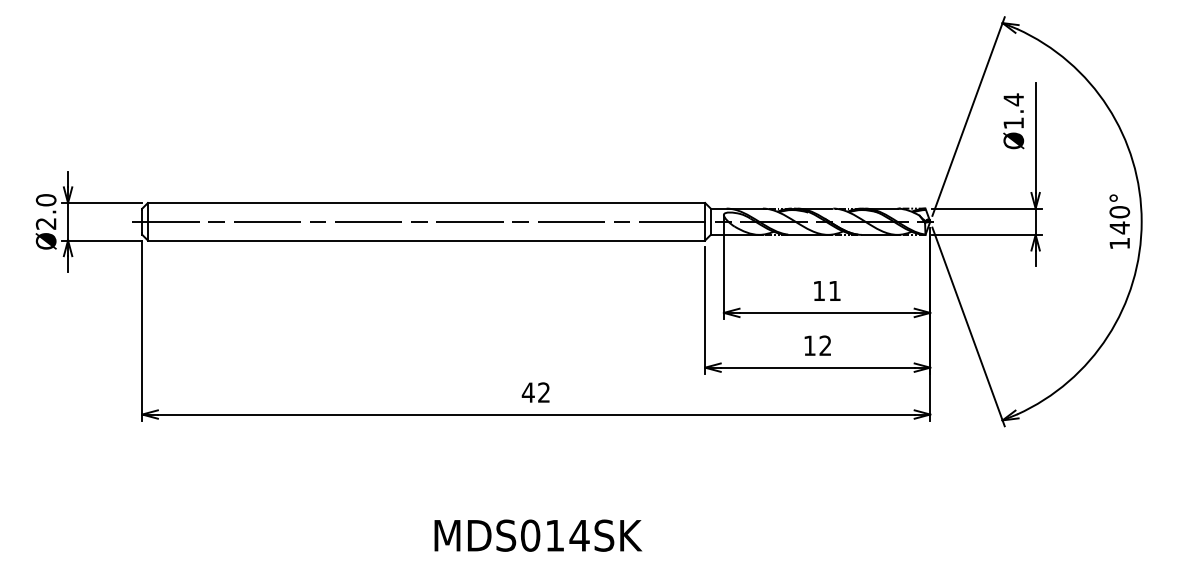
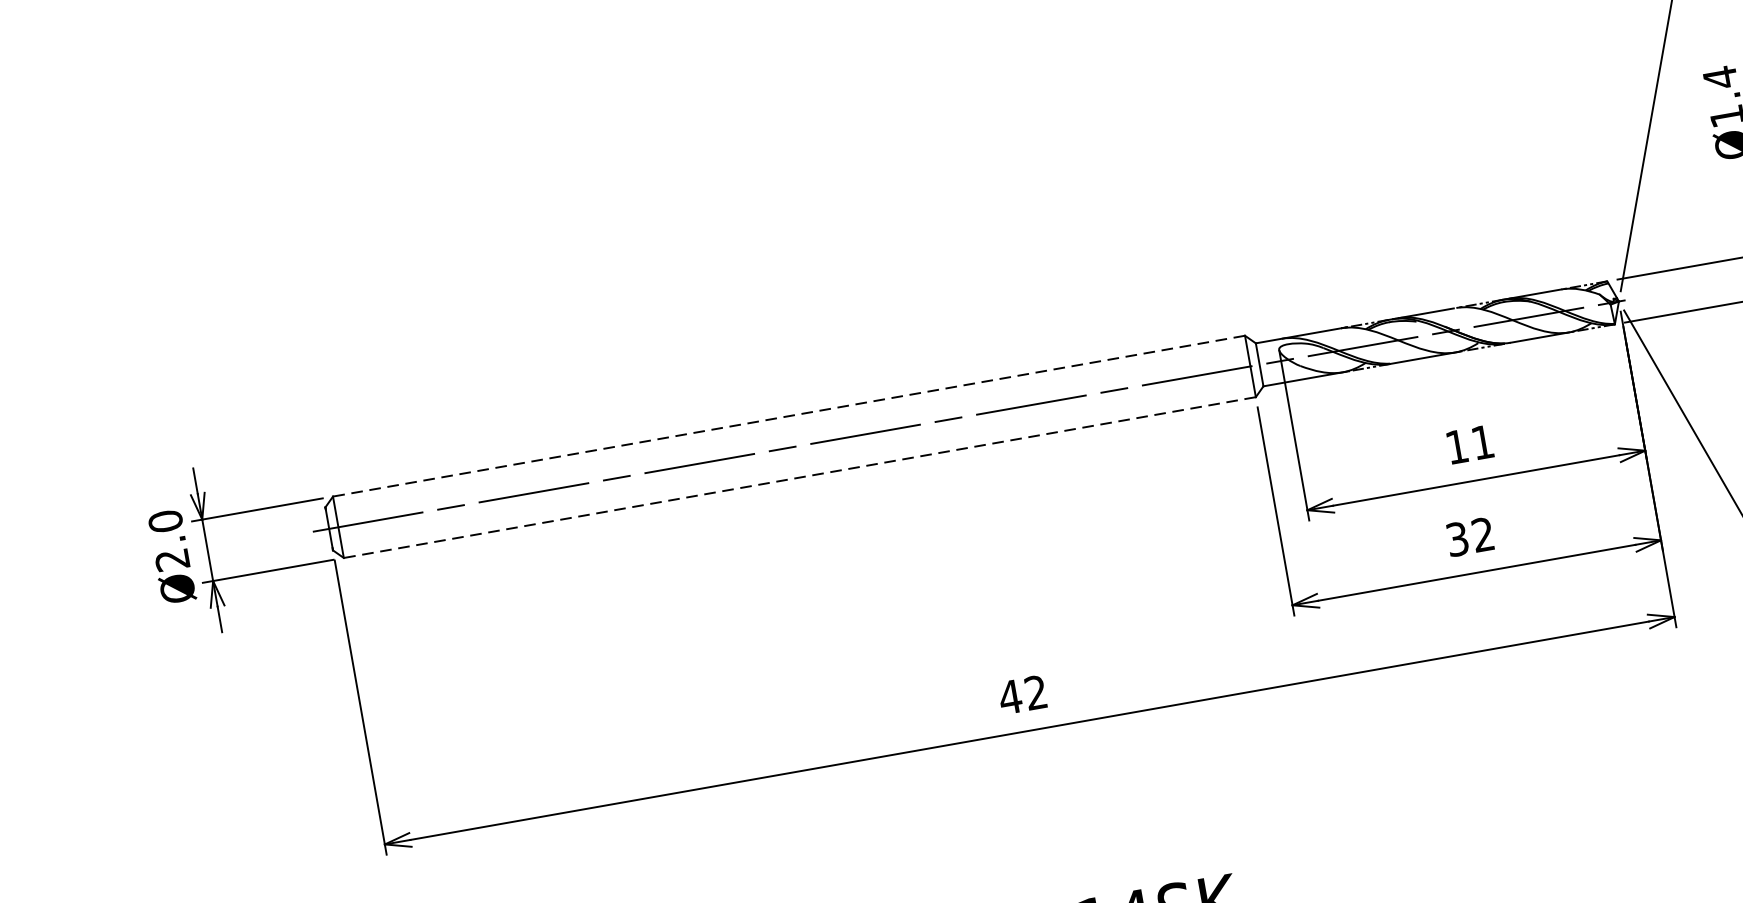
line: (426, 202) -> (788, 415), solid -> dashed
line: (426, 240) -> (799, 477), solid -> dashed
text: (809, 345) -> (1456, 538), 12 -> 32

